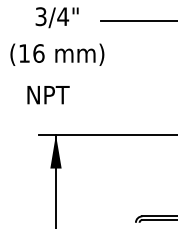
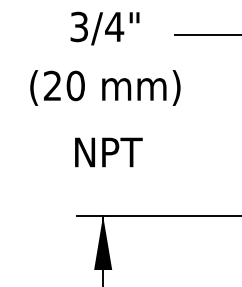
text: (31, 53) -> (63, 85), (16 -> (20
text: (48, 95) -> (108, 153), moved

